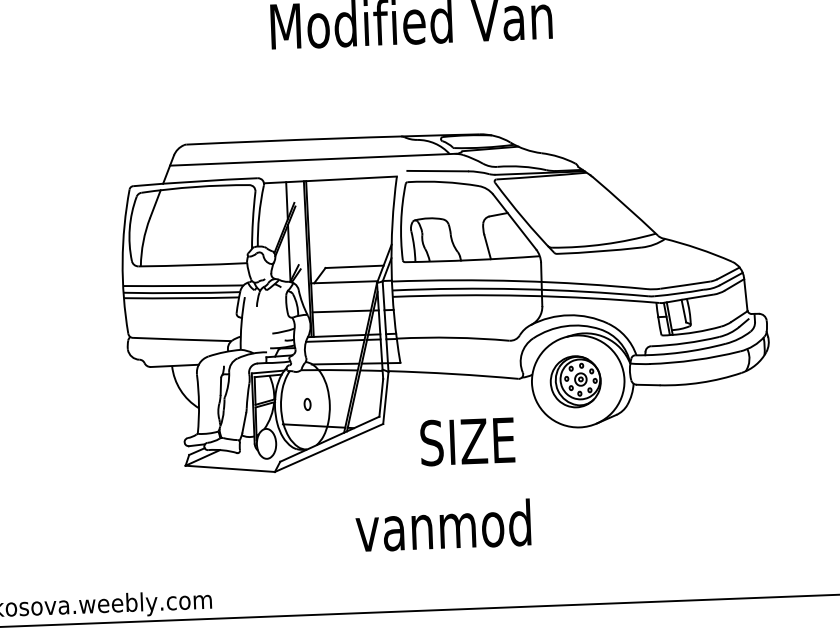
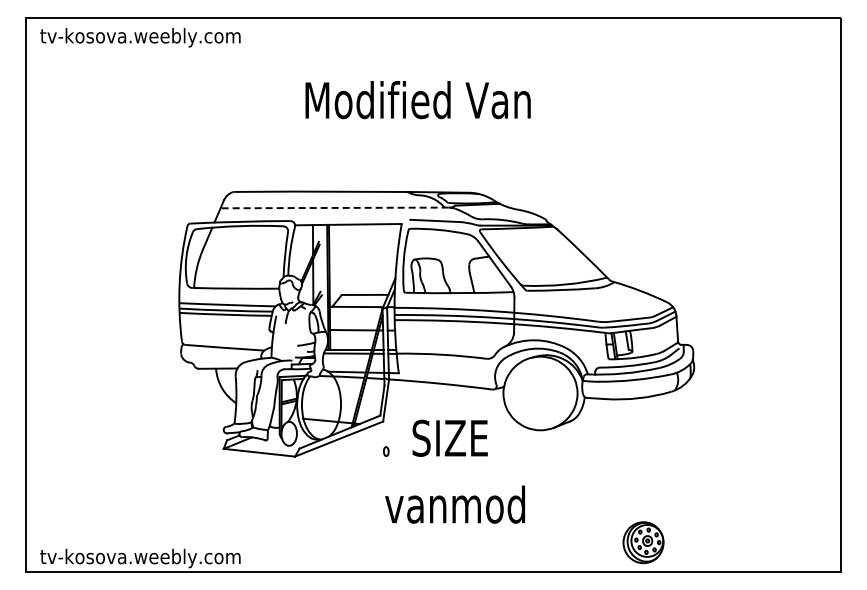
line: (312, 159) -> (334, 207), solid -> dashed
part: (575, 381) -> (643, 542), moved
part: (307, 404) -> (386, 451), moved
text: (443, 525) -> (455, 504), moved

